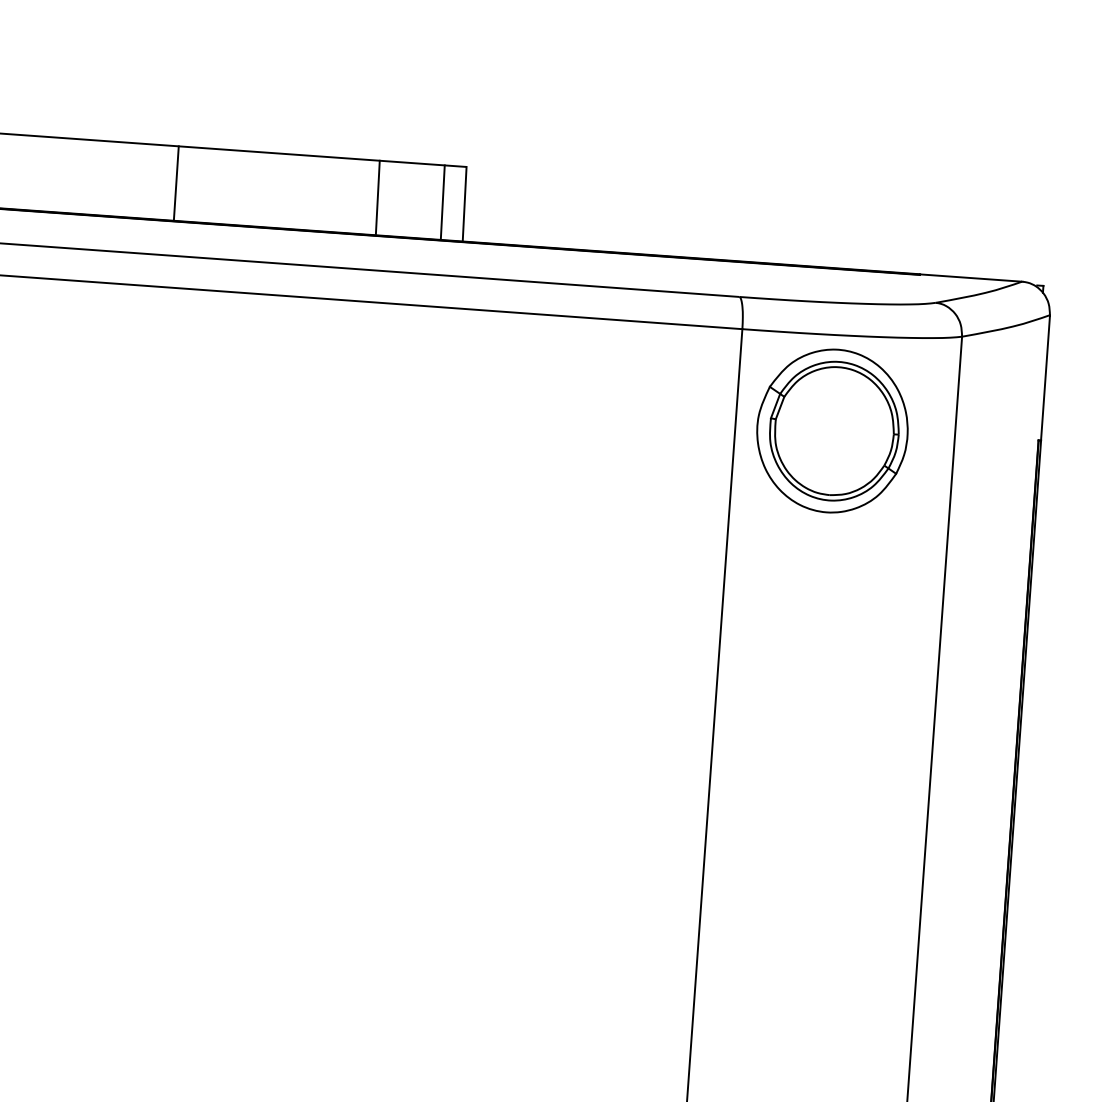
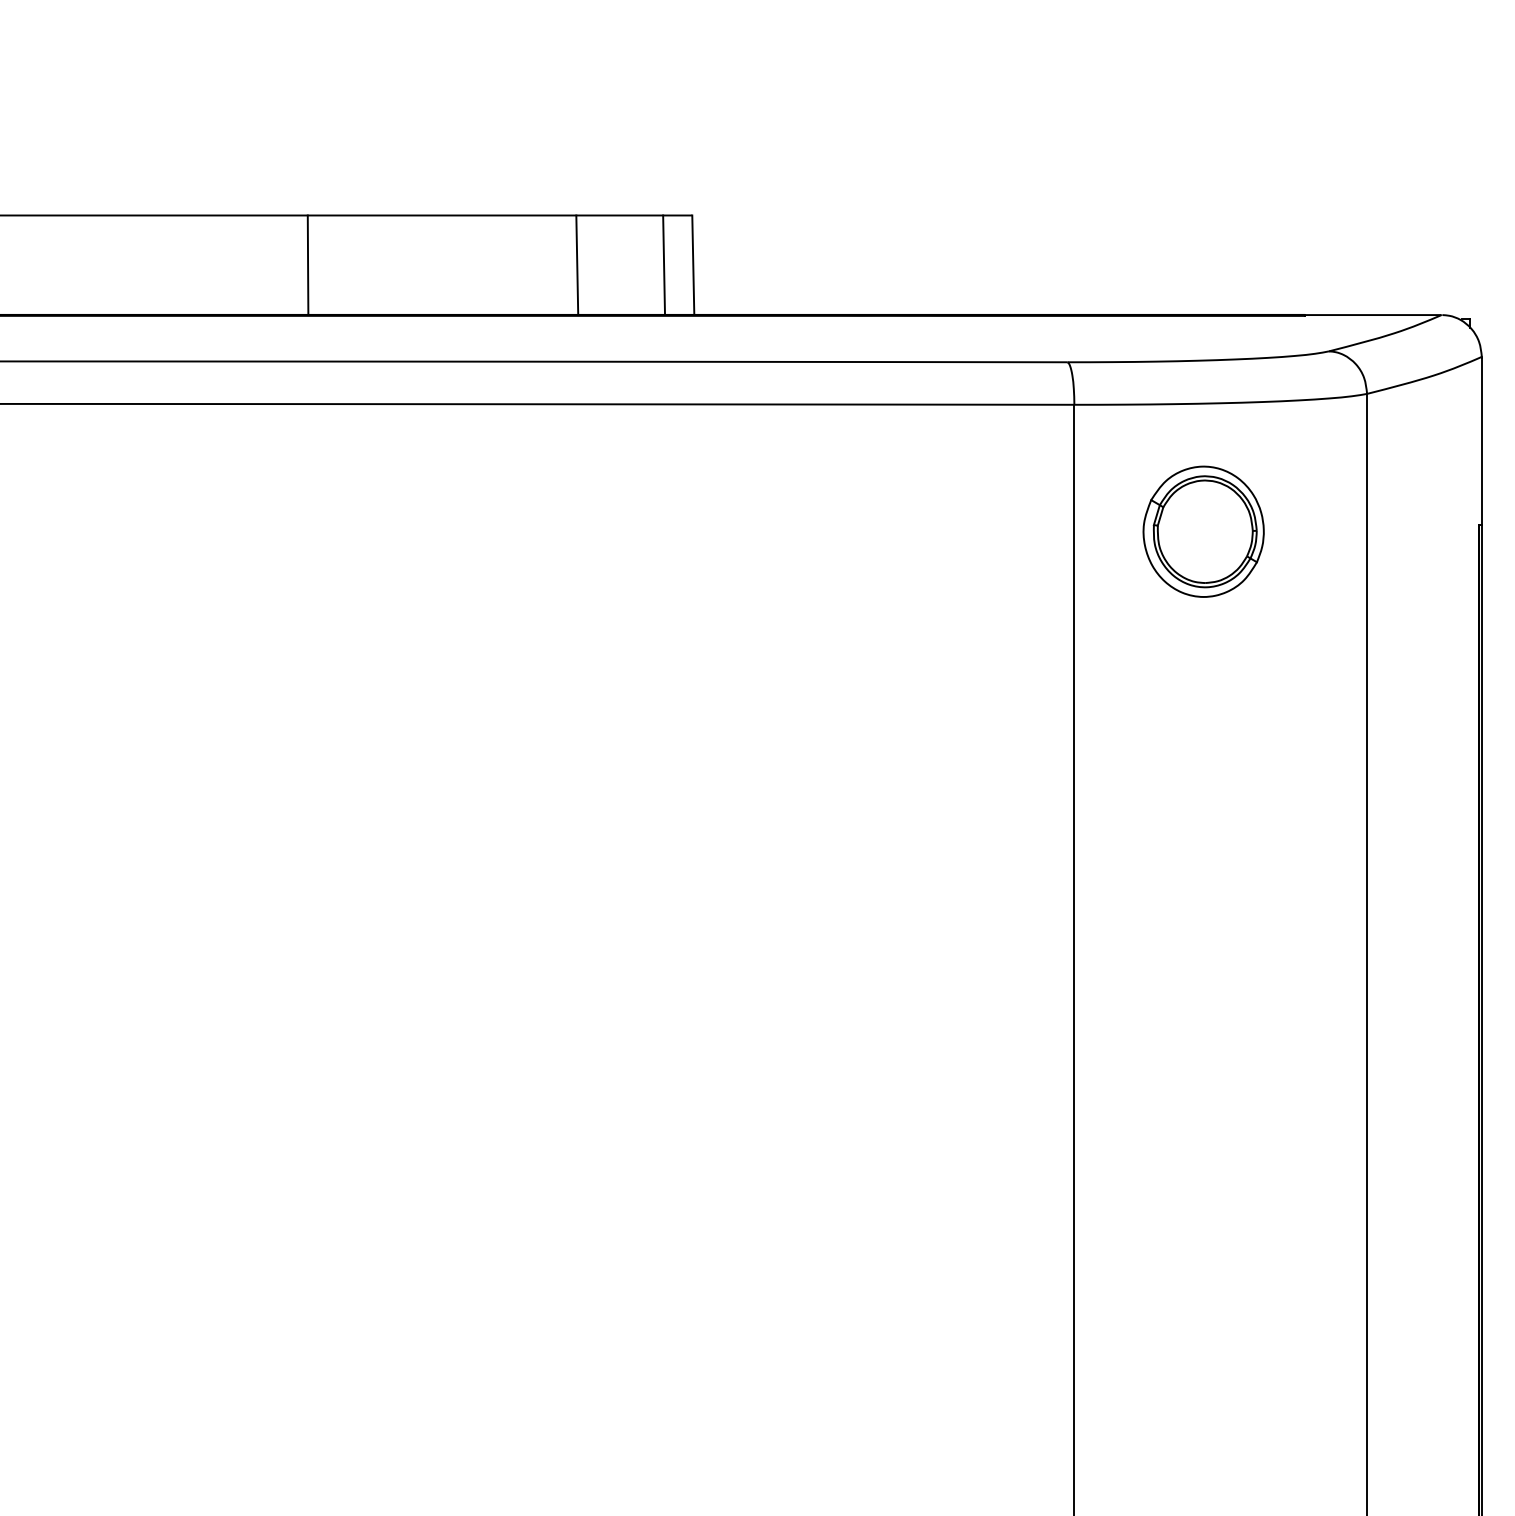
part: (832, 430) -> (1203, 531), size x0.6

